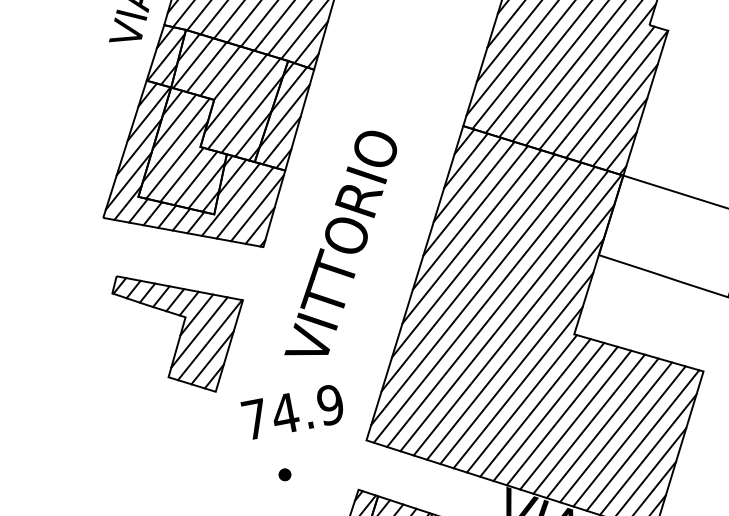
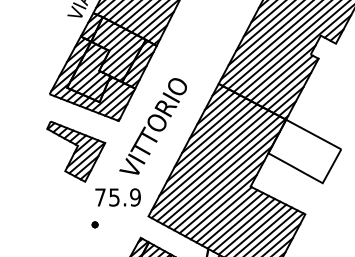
text: (285, 413) -> (114, 197), 74.9 -> 75.9
part: (283, 474) -> (94, 224), moved

